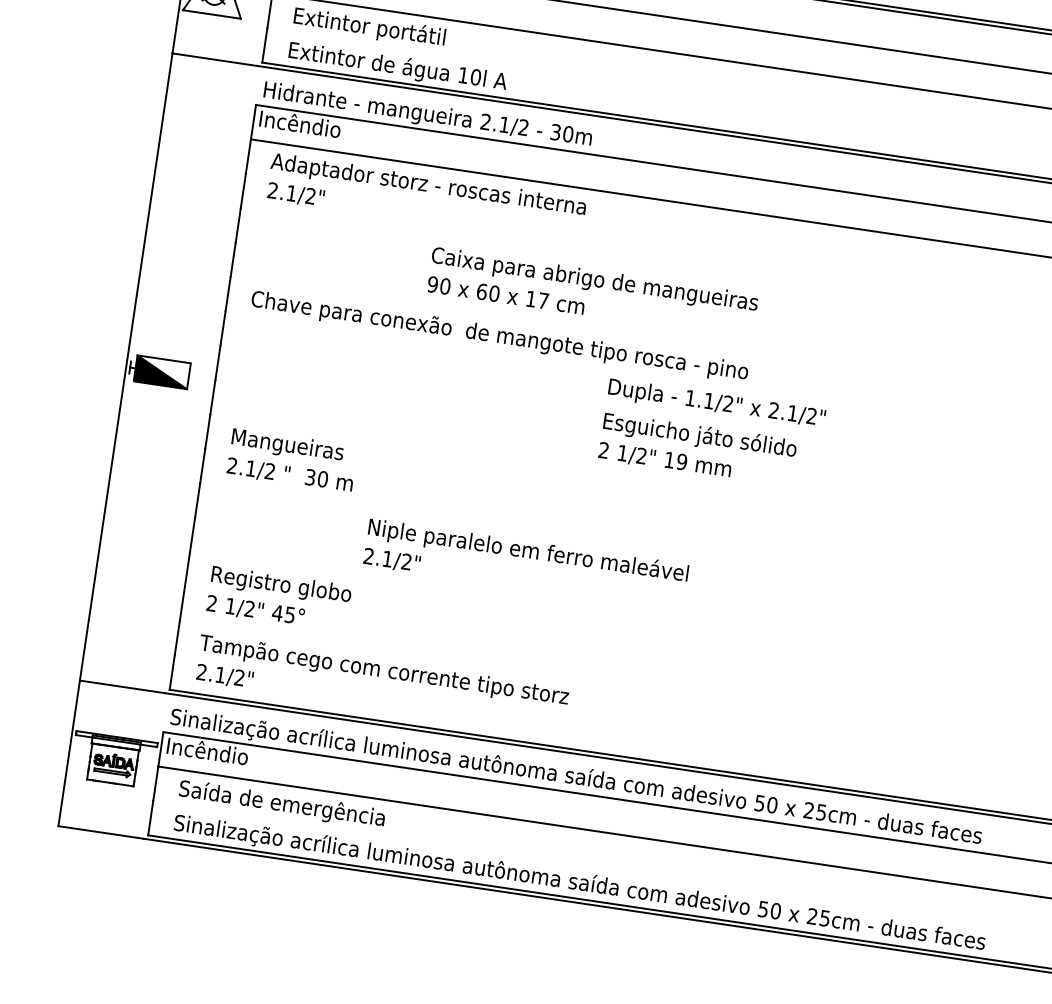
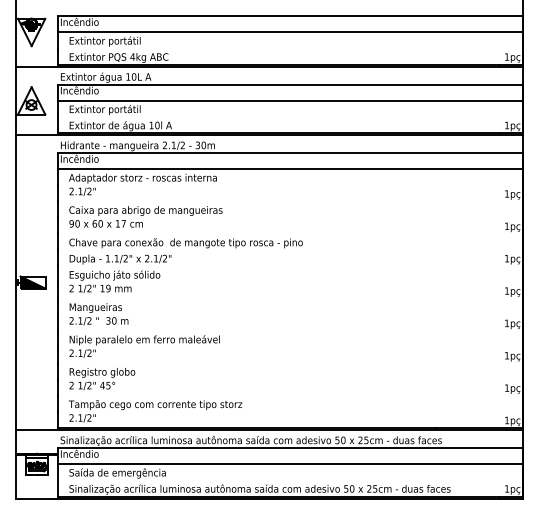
text: (592, 292) -> (145, 216), moved
text: (712, 433) -> (120, 273), moved
text: (525, 564) -> (144, 346), moved

